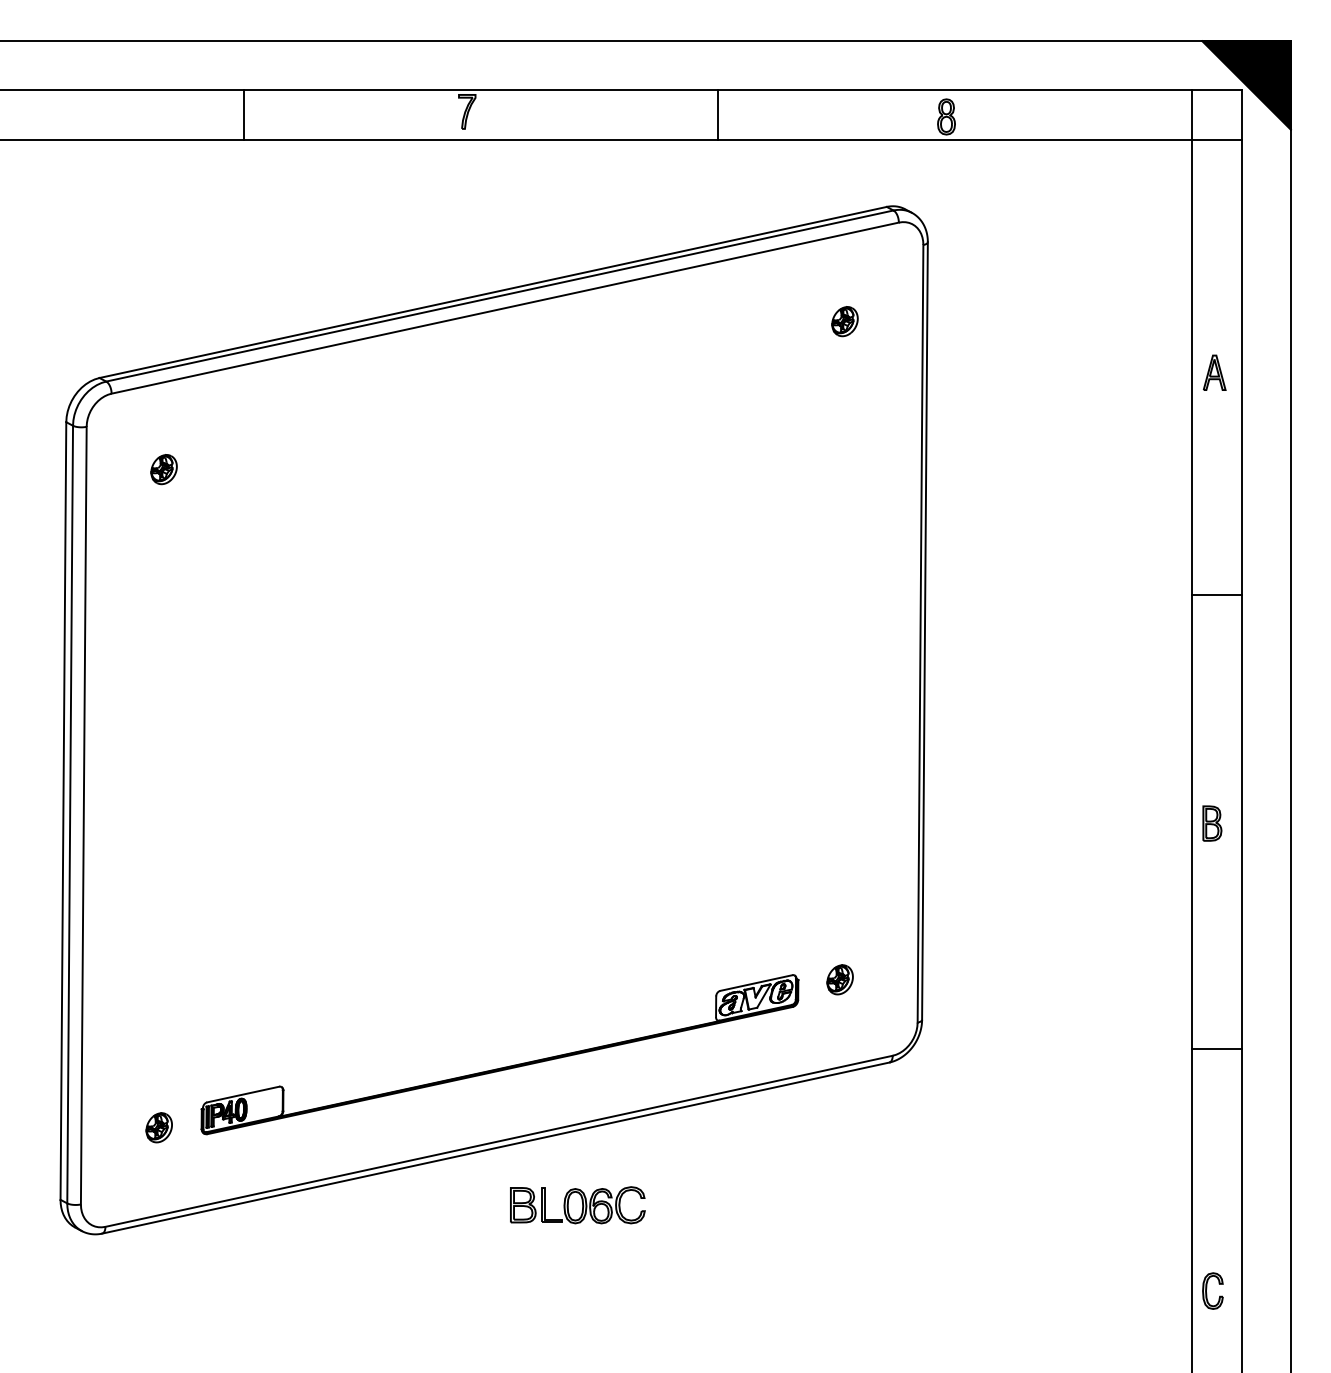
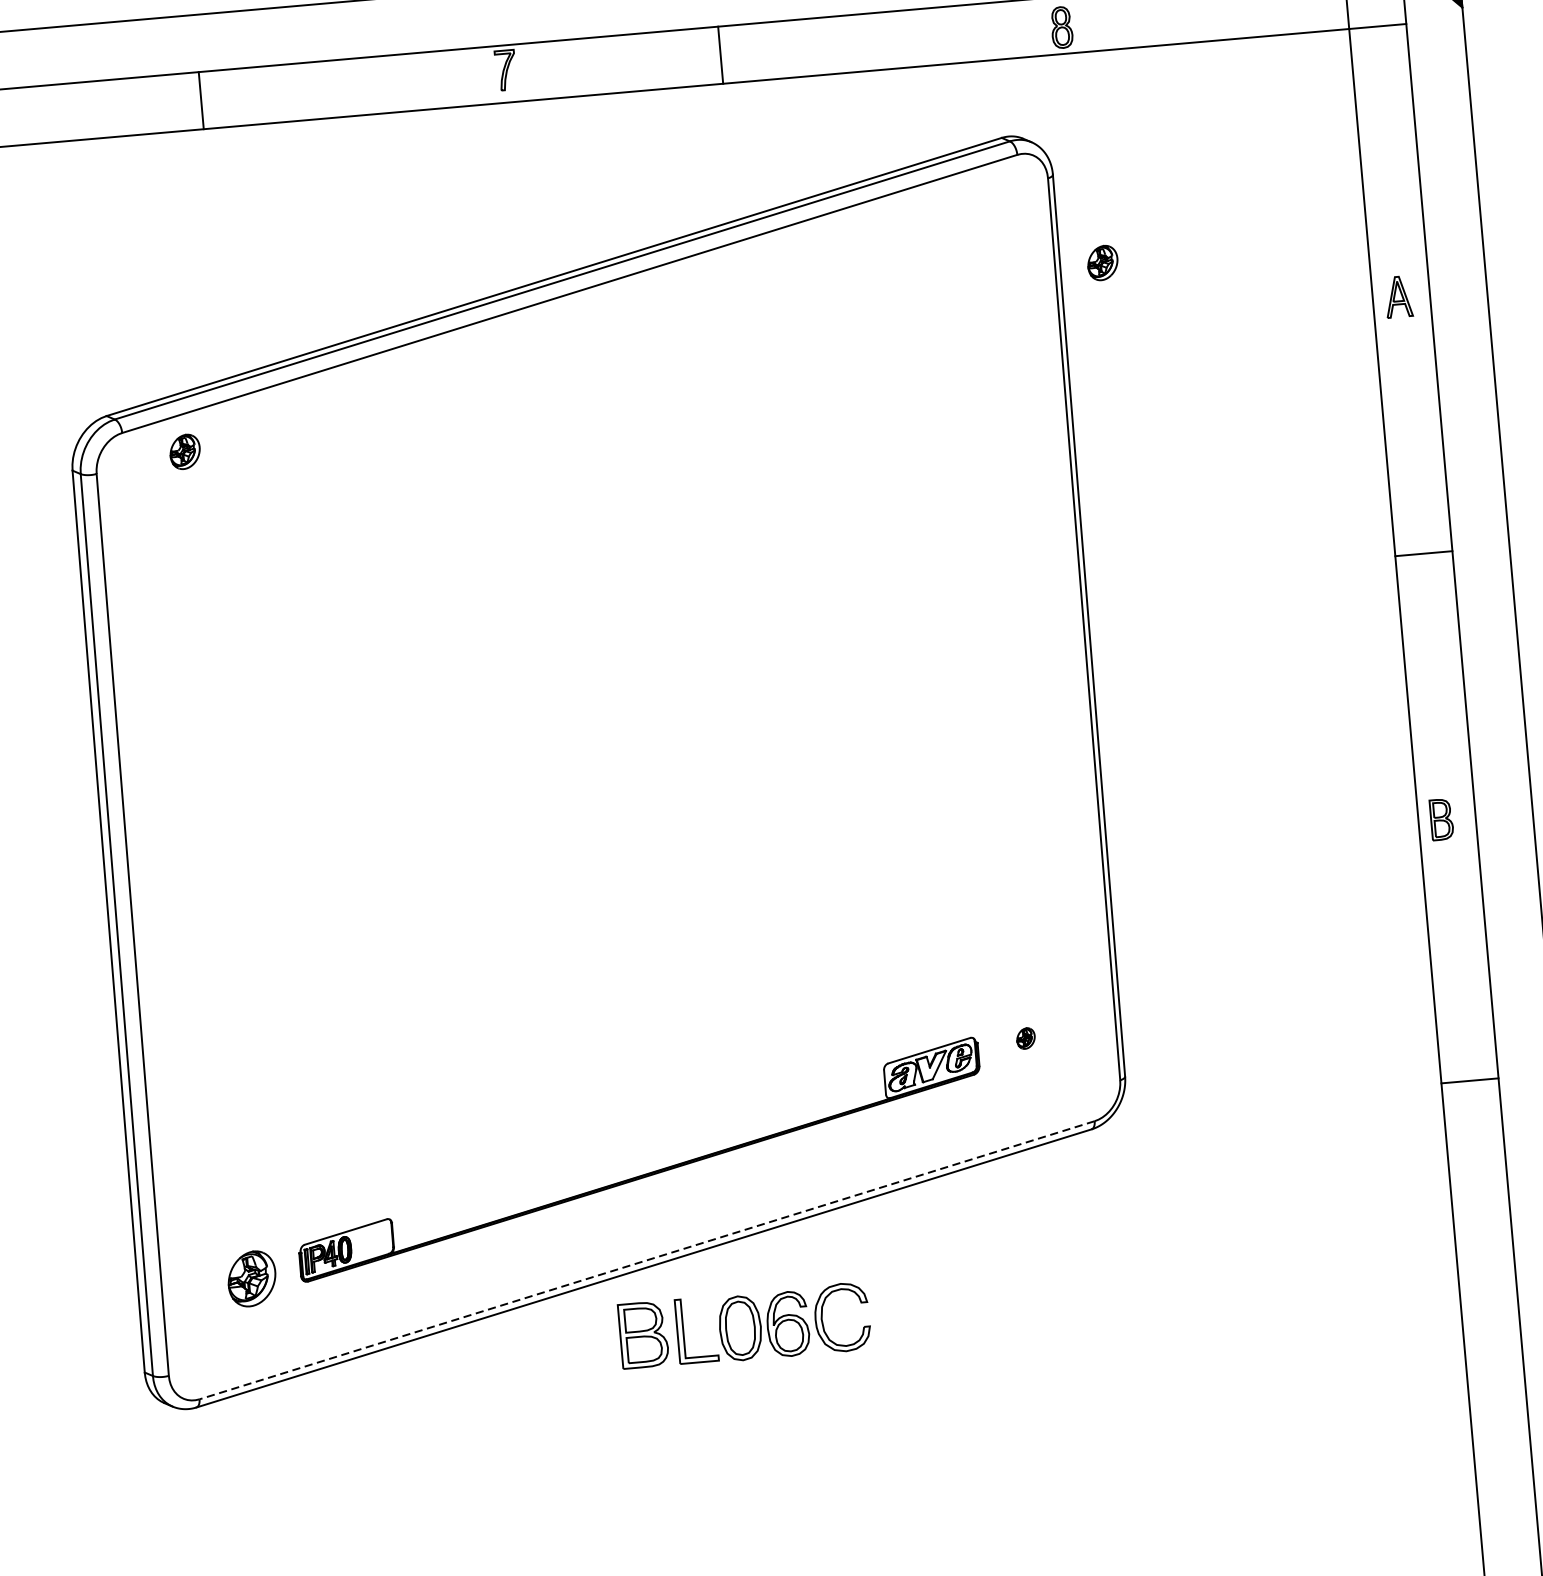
line: (244, 114) -> (201, 99), moved
line: (718, 114) -> (720, 54), moved
part: (844, 321) -> (1102, 262), moved
part: (163, 469) -> (184, 451), moved
part: (839, 979) -> (1025, 1038), size x0.6
part: (158, 1127) -> (250, 1278), size x1.6
line: (499, 1141) -> (647, 1260), solid -> dashed
part: (577, 1205) -> (744, 1326), size x1.6
part: (1212, 1290) -> (1489, 1360), removed

